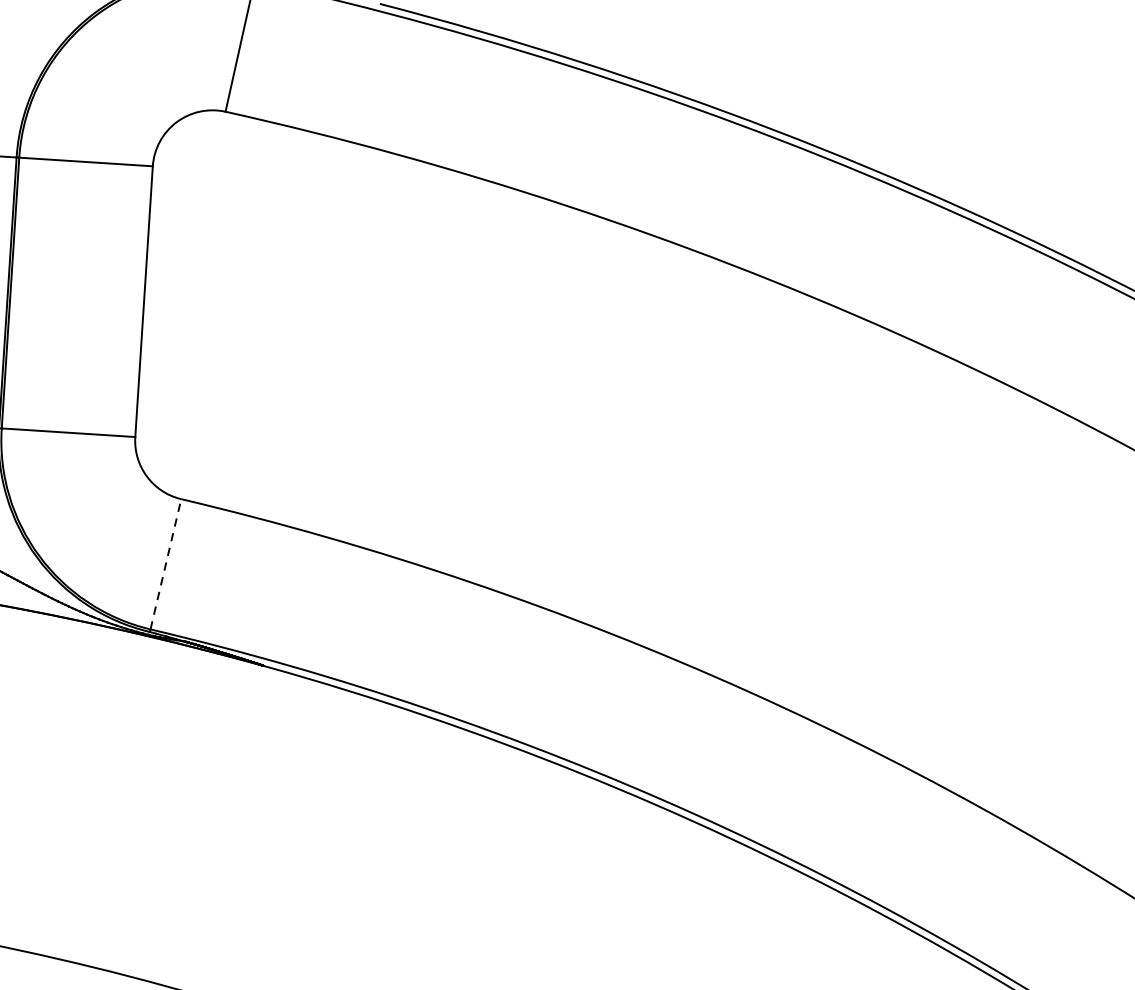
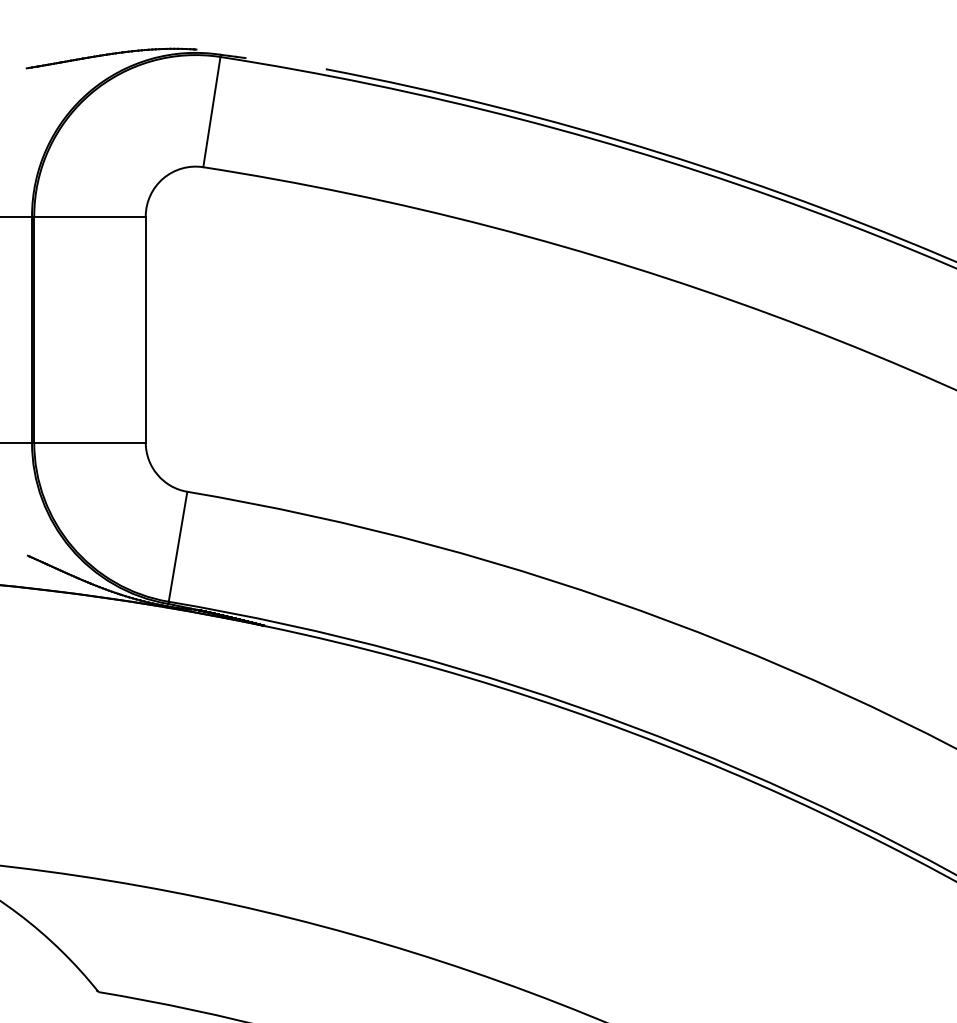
line: (166, 563) -> (178, 546), dashed -> solid

